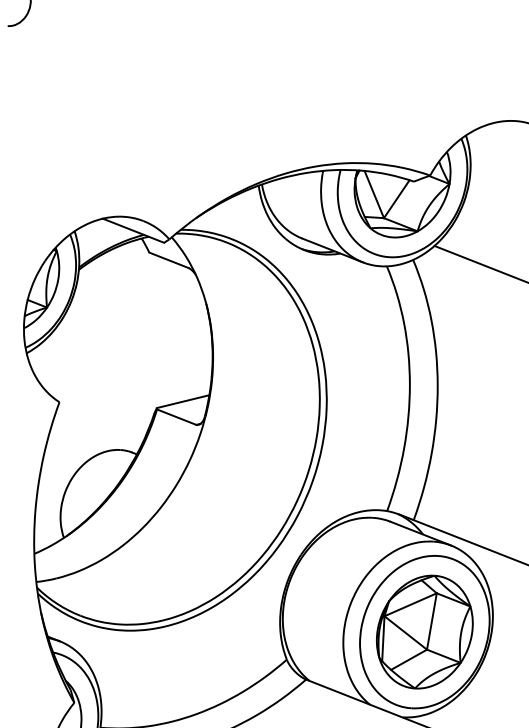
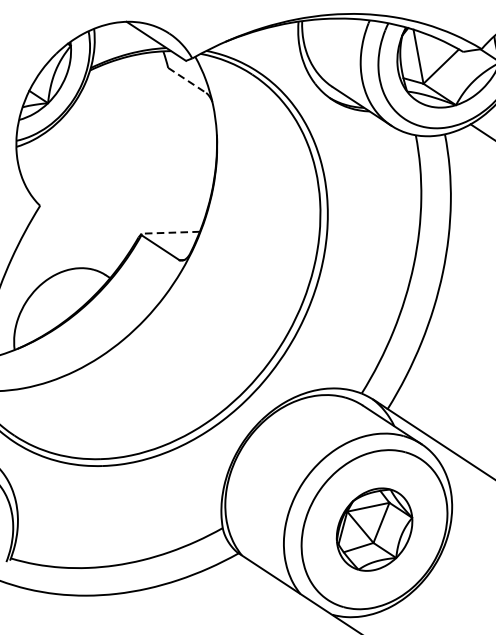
line: (169, 260) -> (187, 80), solid -> dashed
line: (182, 401) -> (170, 232), solid -> dashed
part: (424, 631) -> (374, 528), size x0.7

